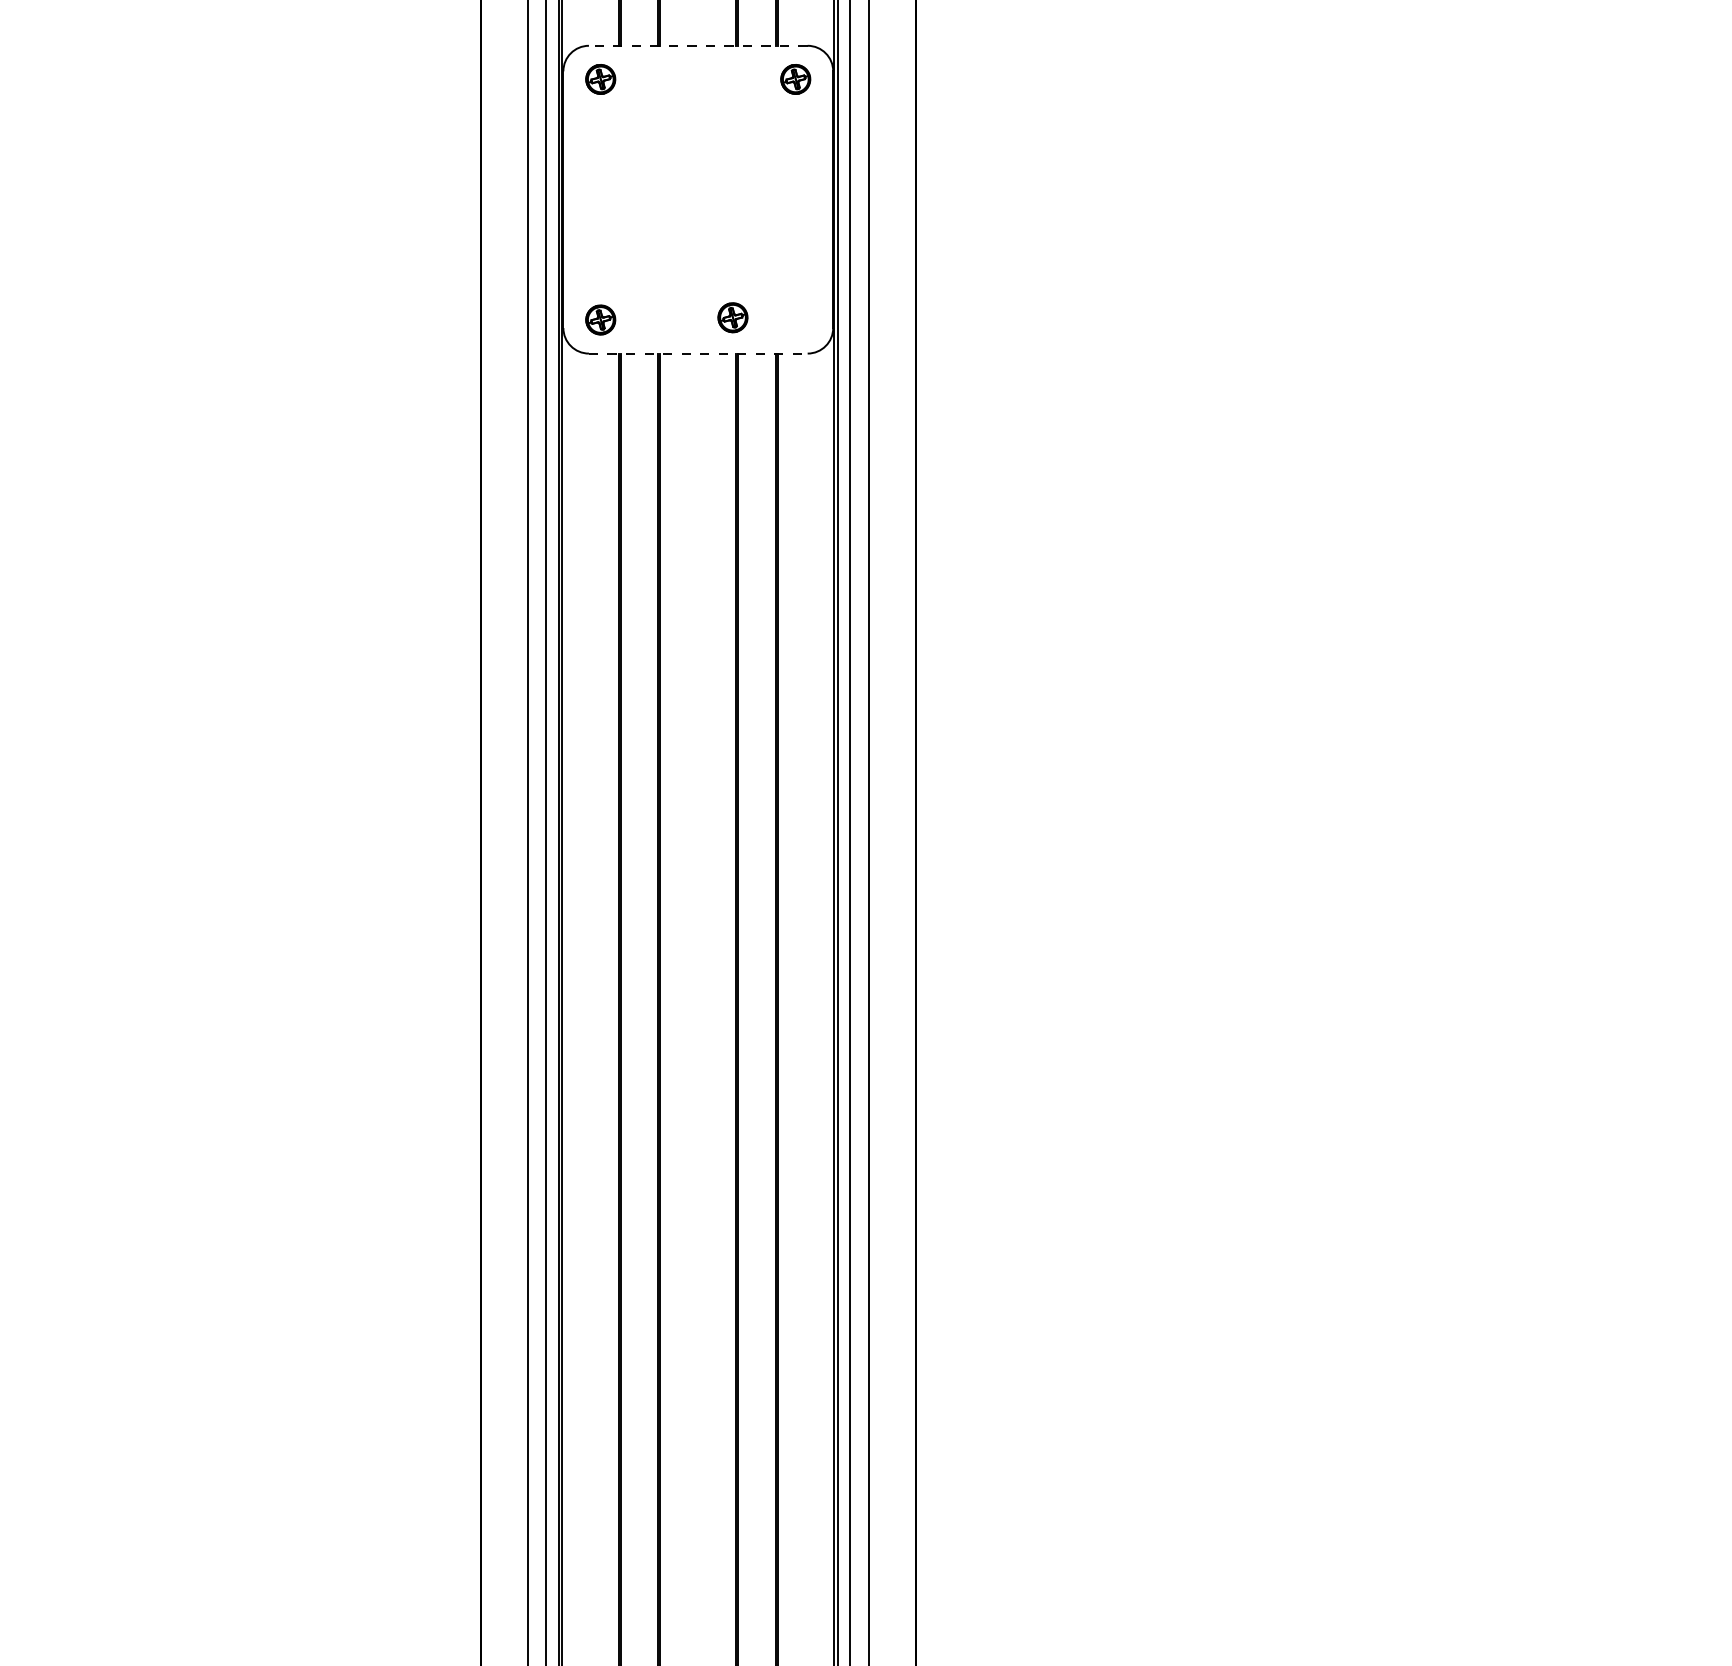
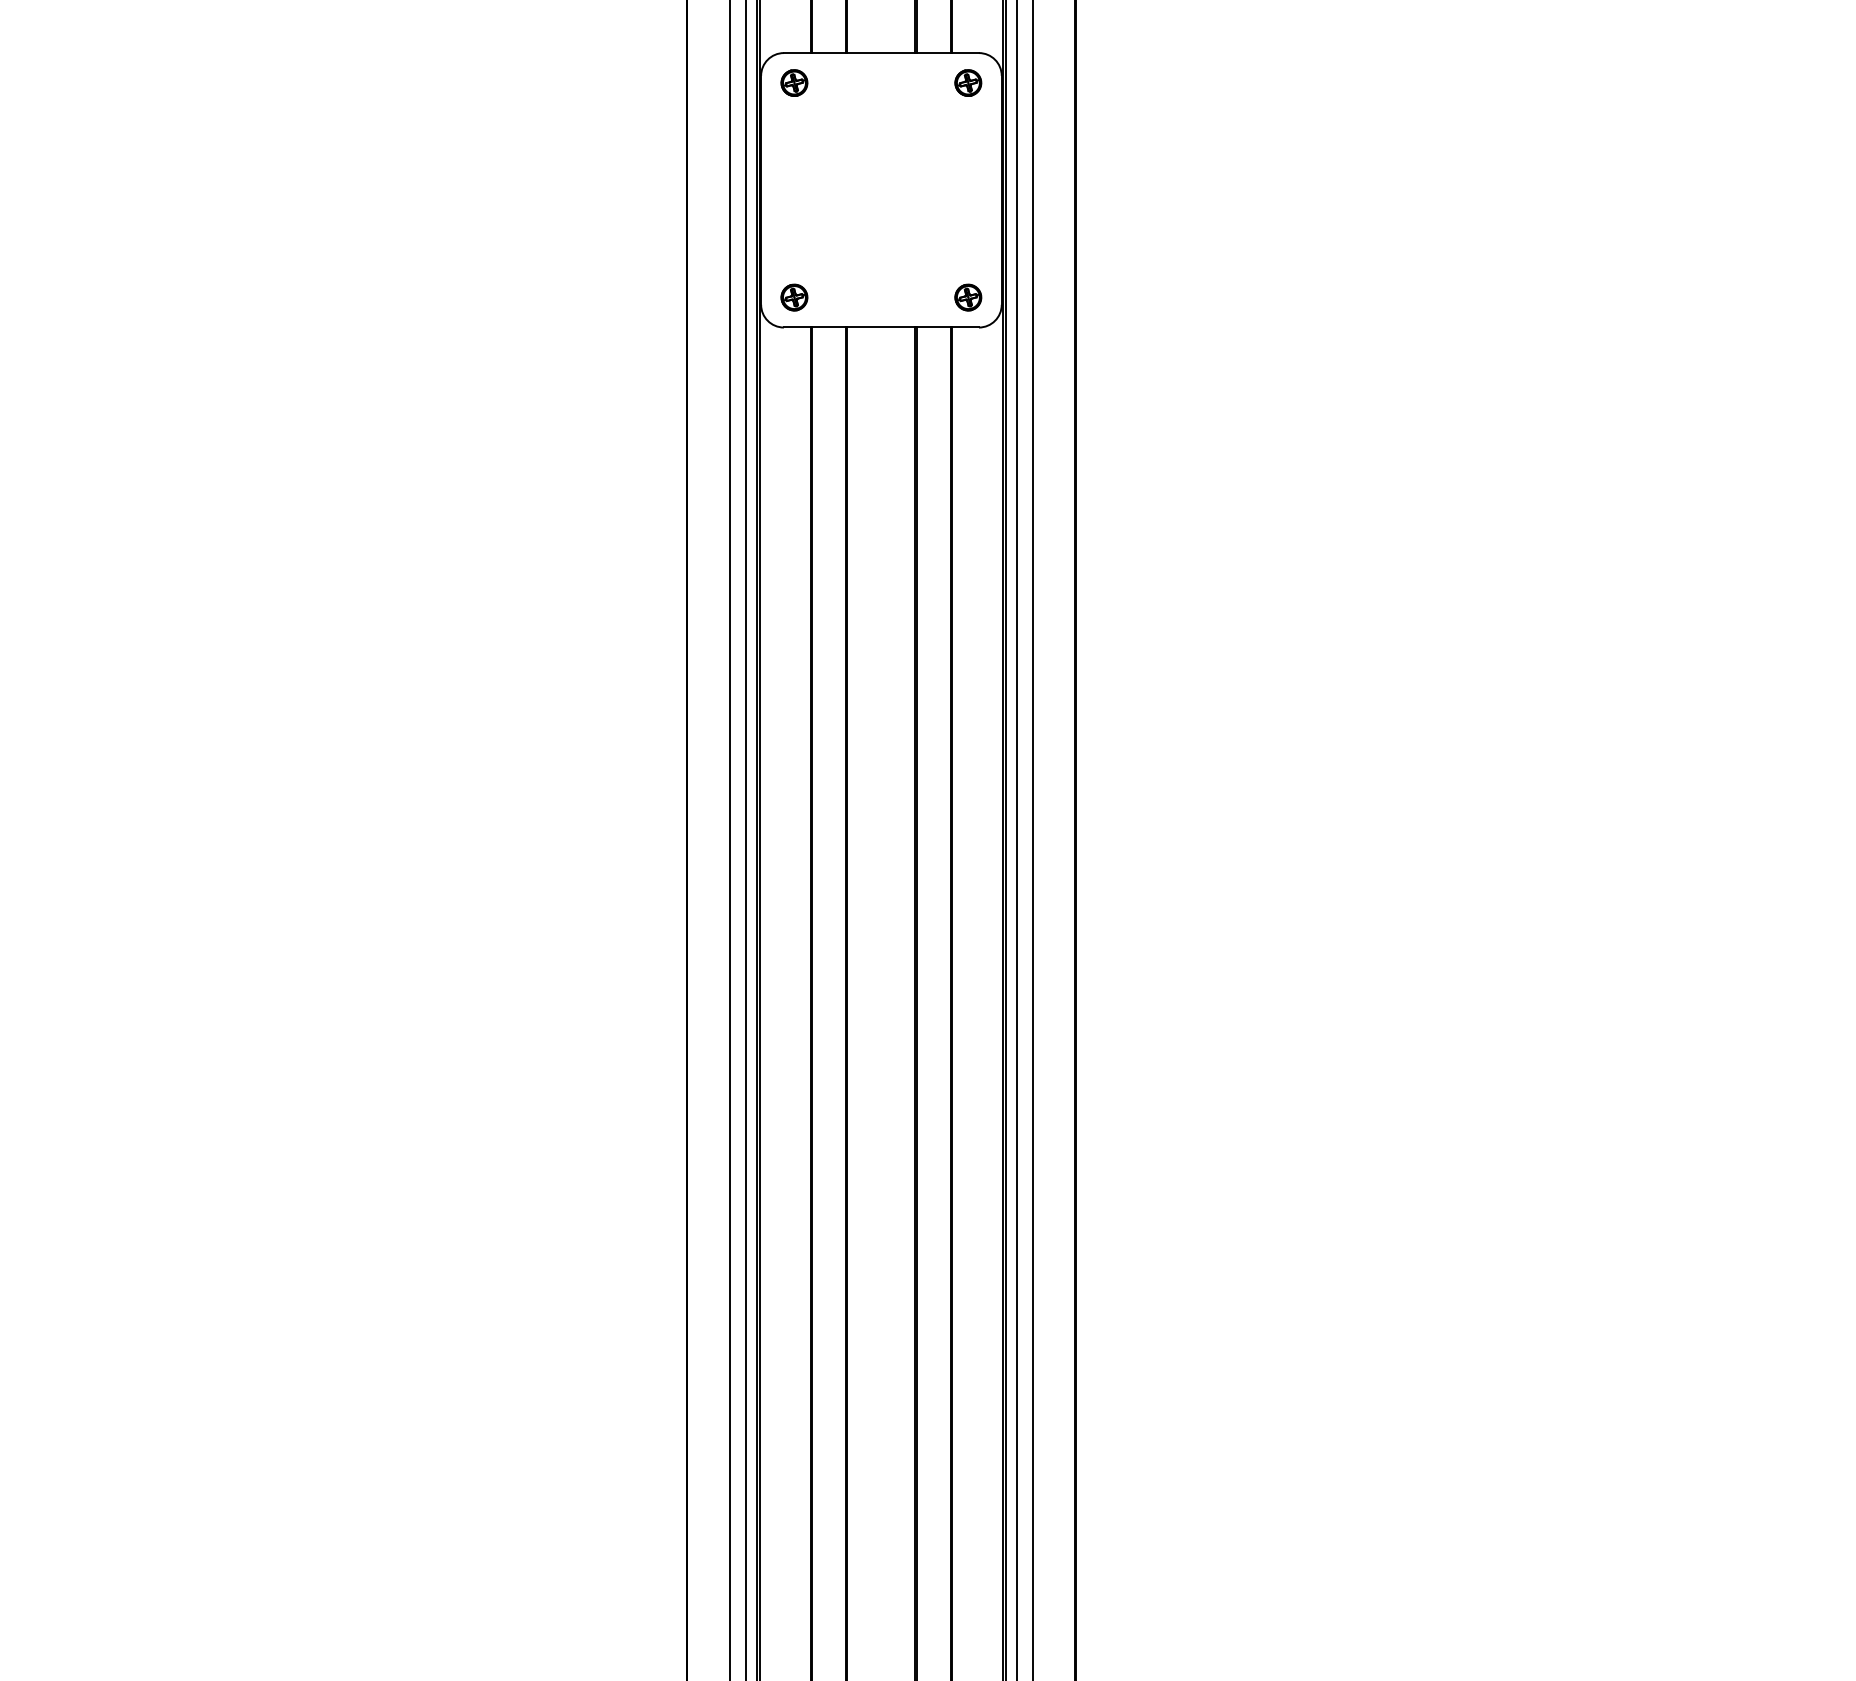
line: (698, 46) -> (881, 53), dashed -> solid
part: (733, 317) -> (968, 297), moved
line: (698, 353) -> (881, 327), dashed -> solid

